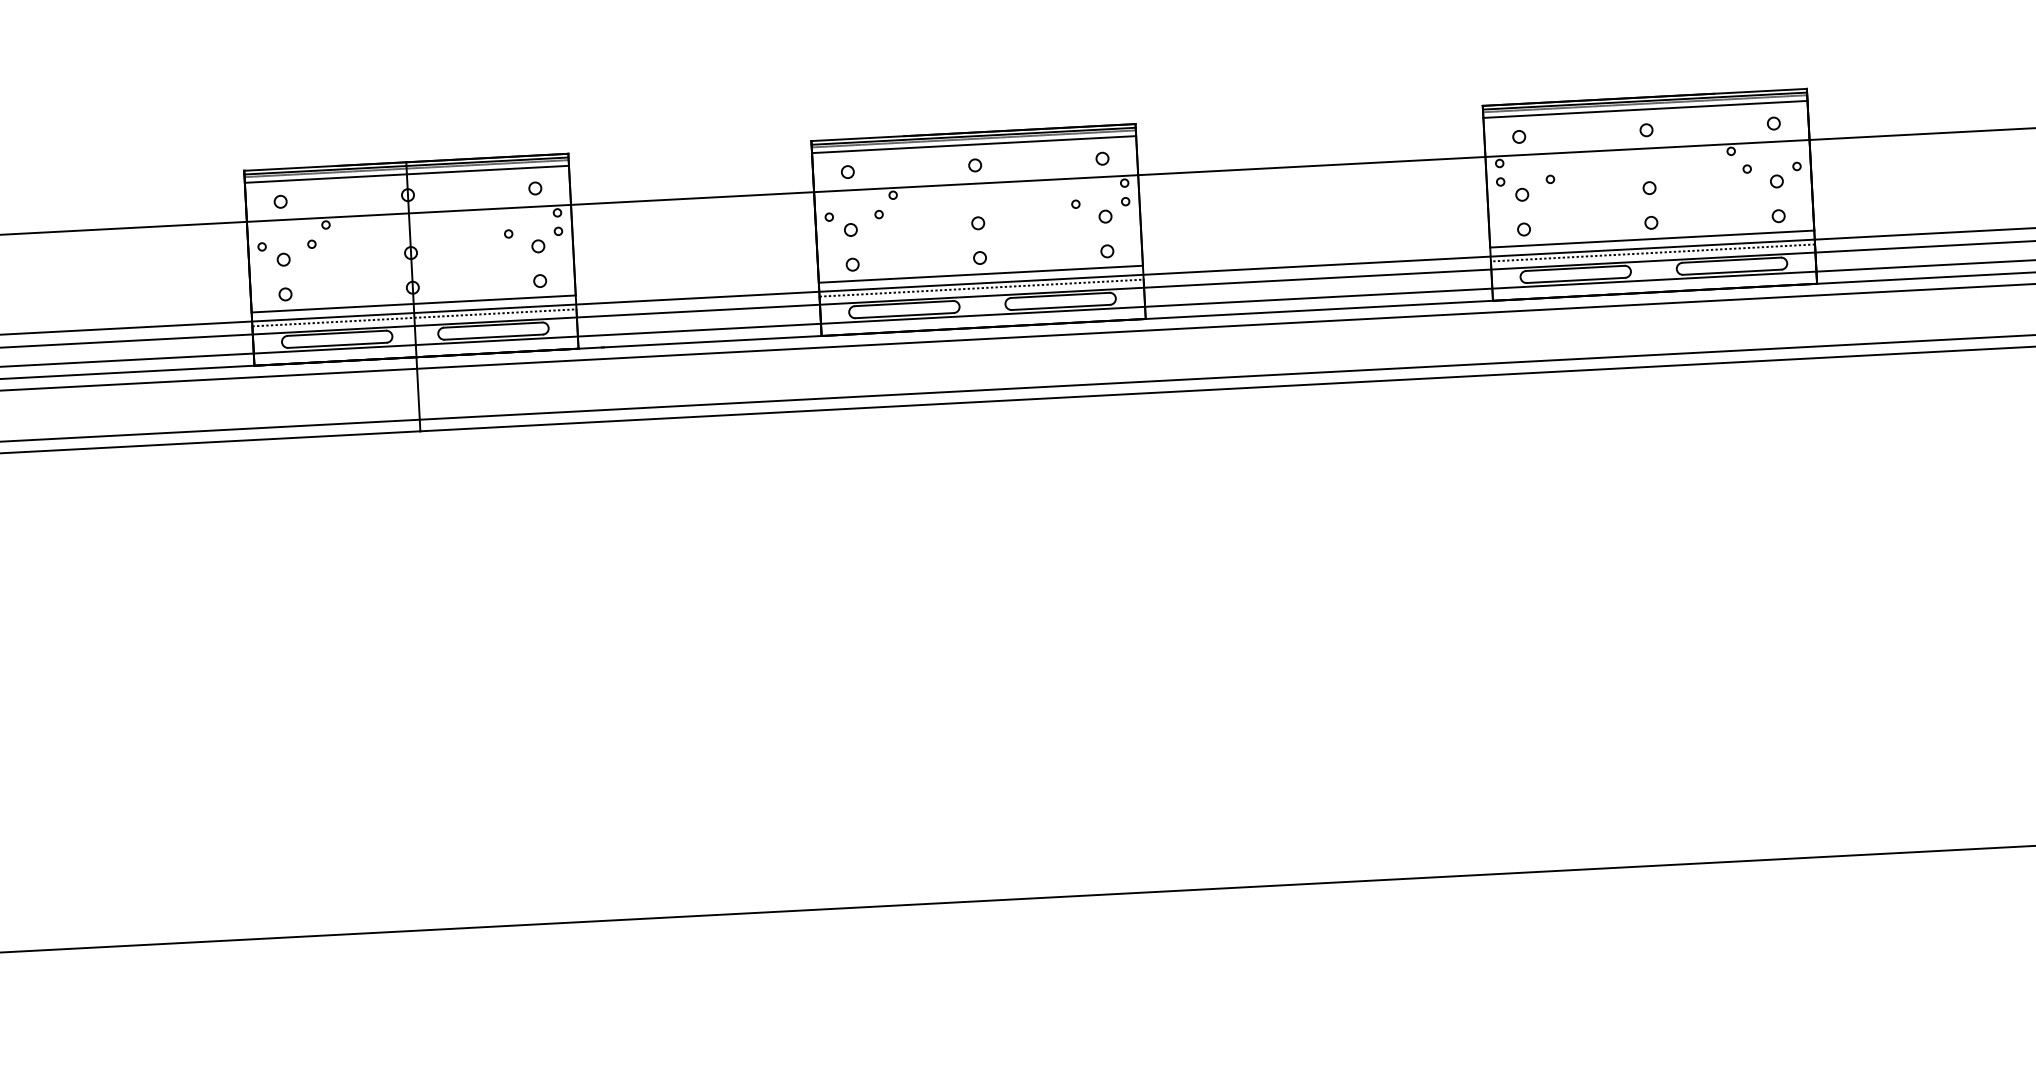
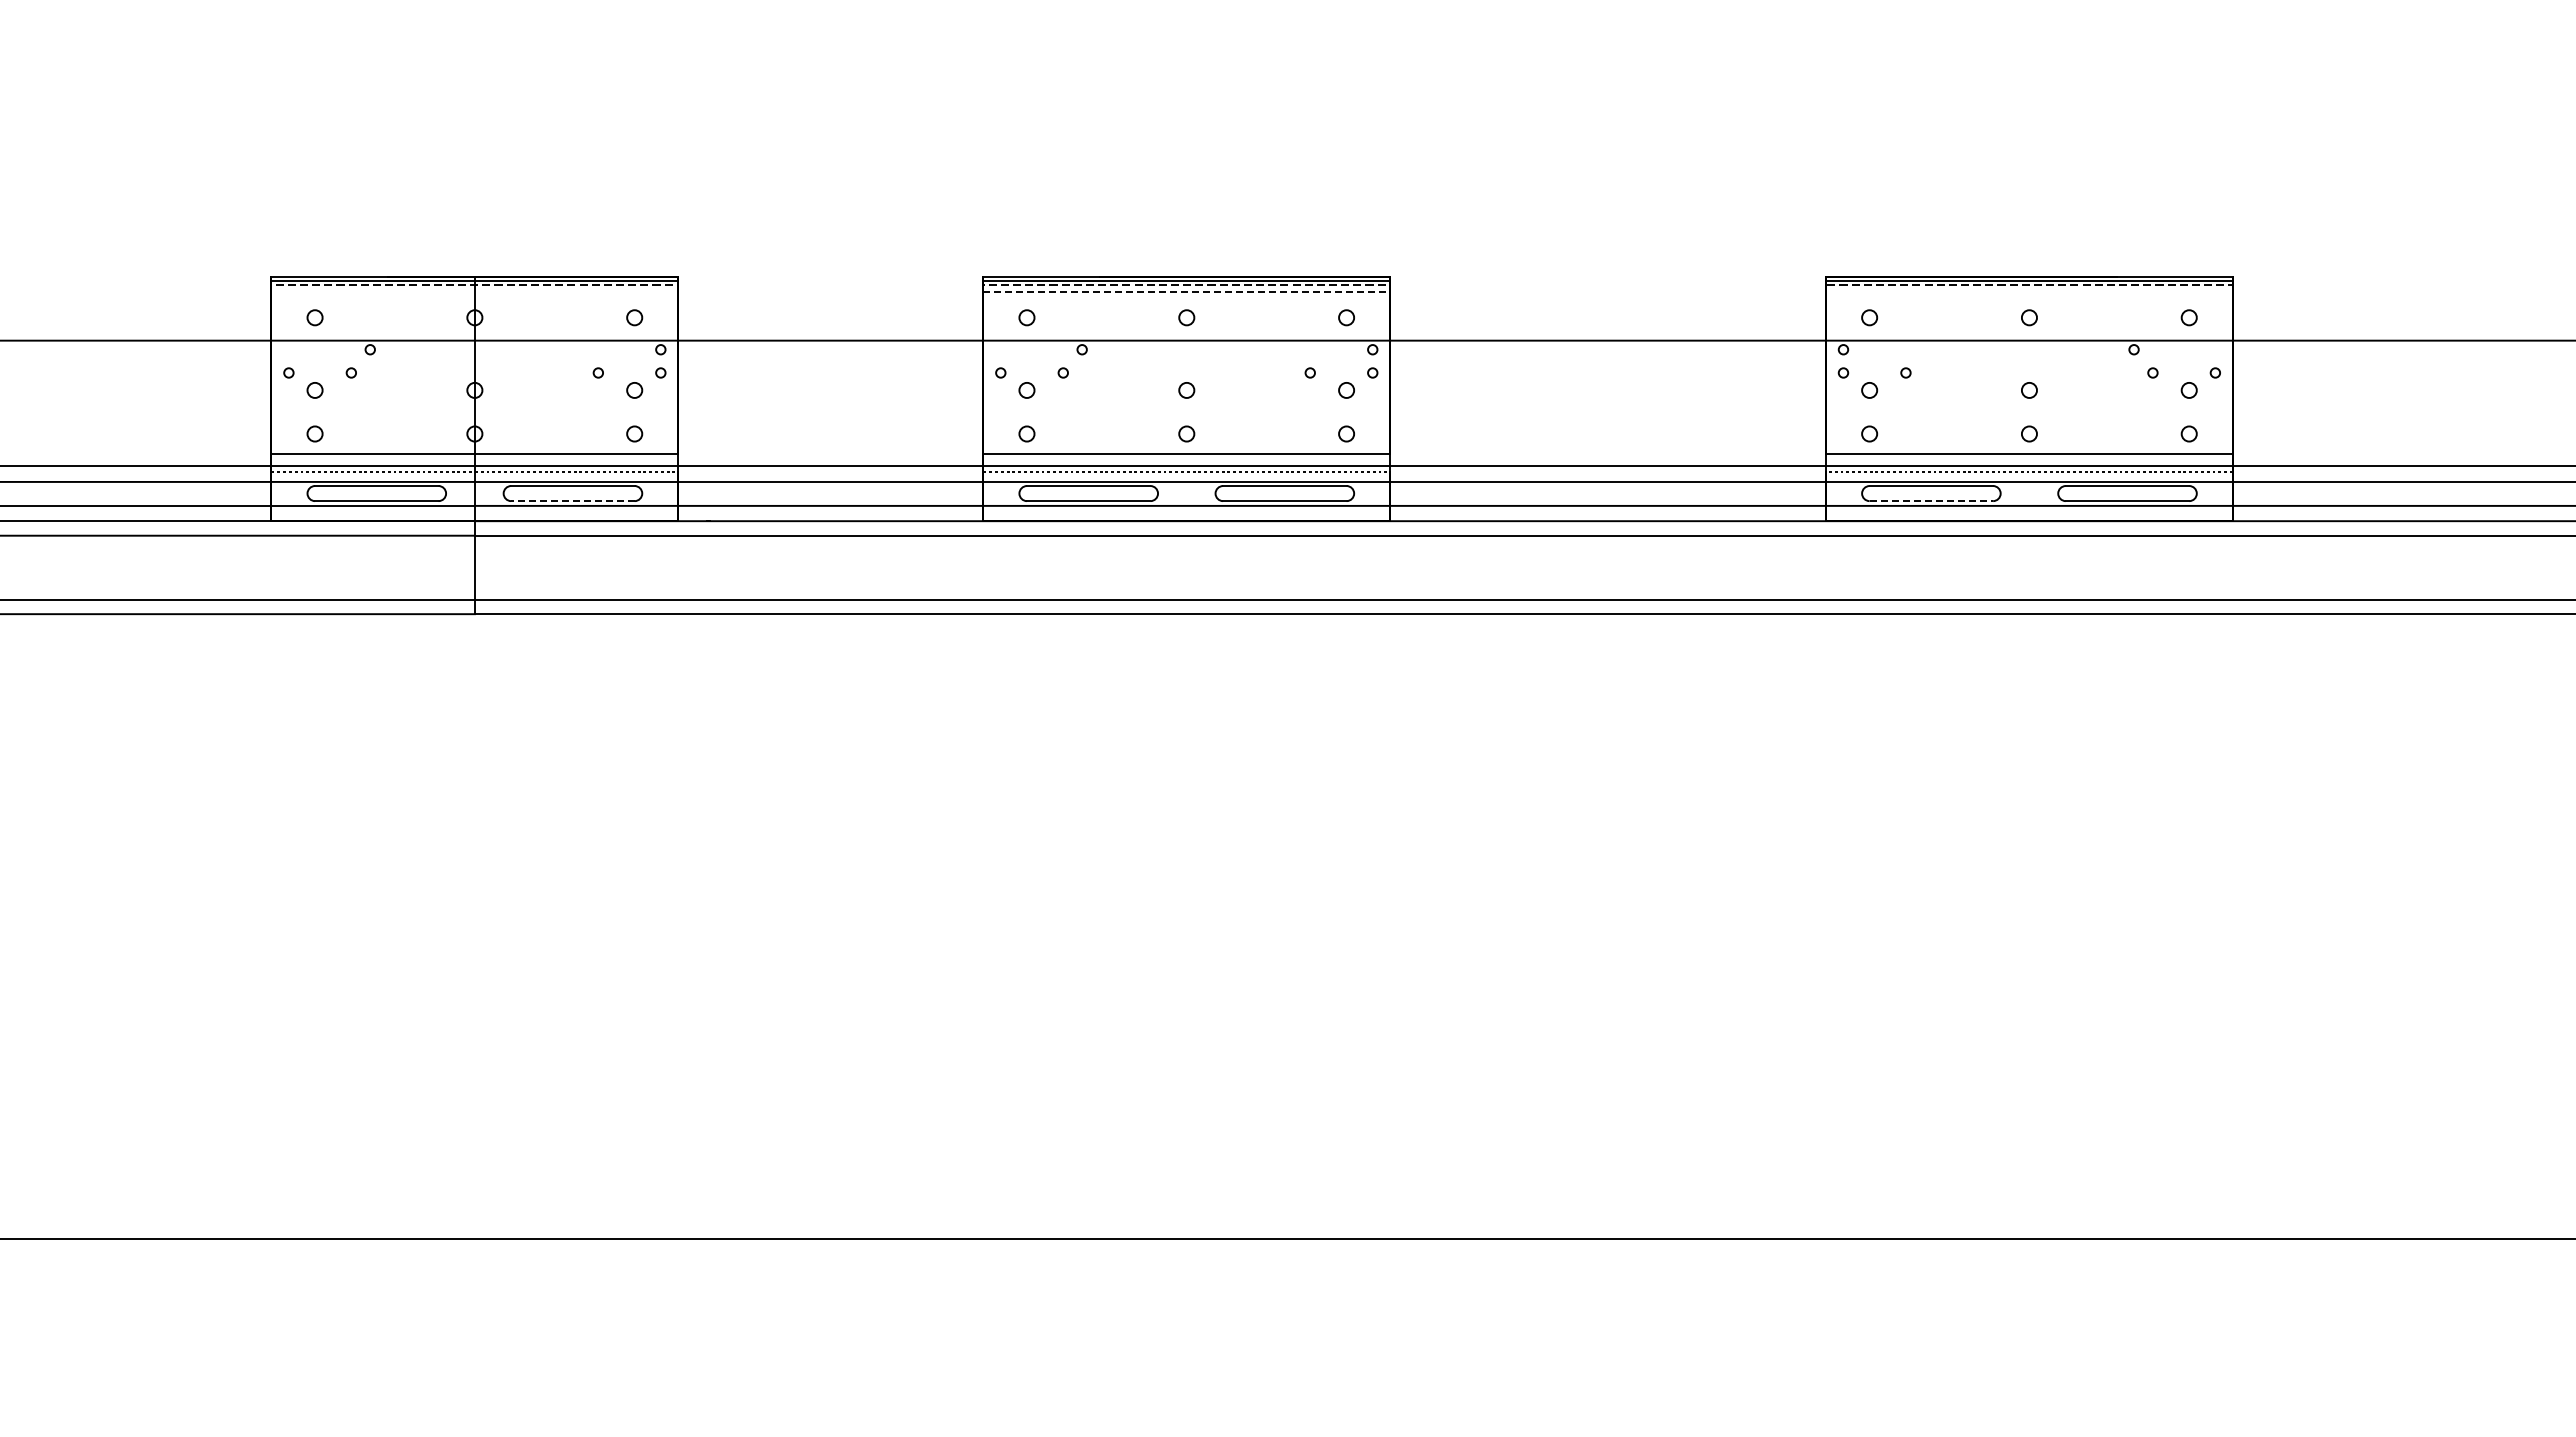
line: (1645, 109) -> (2029, 291), removed
line: (974, 144) -> (1187, 291), solid -> dashed
line: (406, 174) -> (474, 291), removed
line: (1576, 280) -> (1931, 501), solid -> dashed
line: (493, 337) -> (572, 501), solid -> dashed

